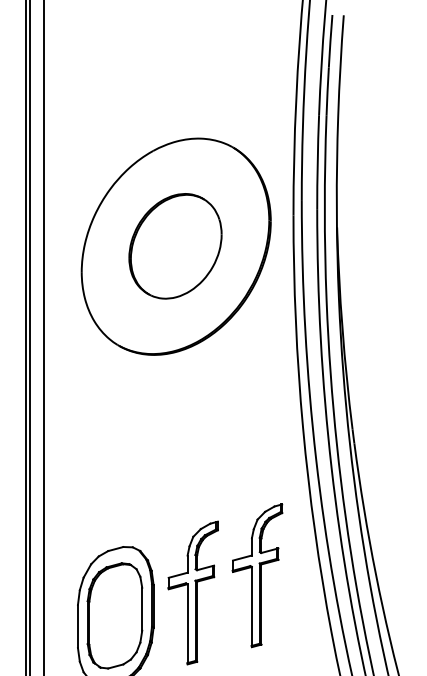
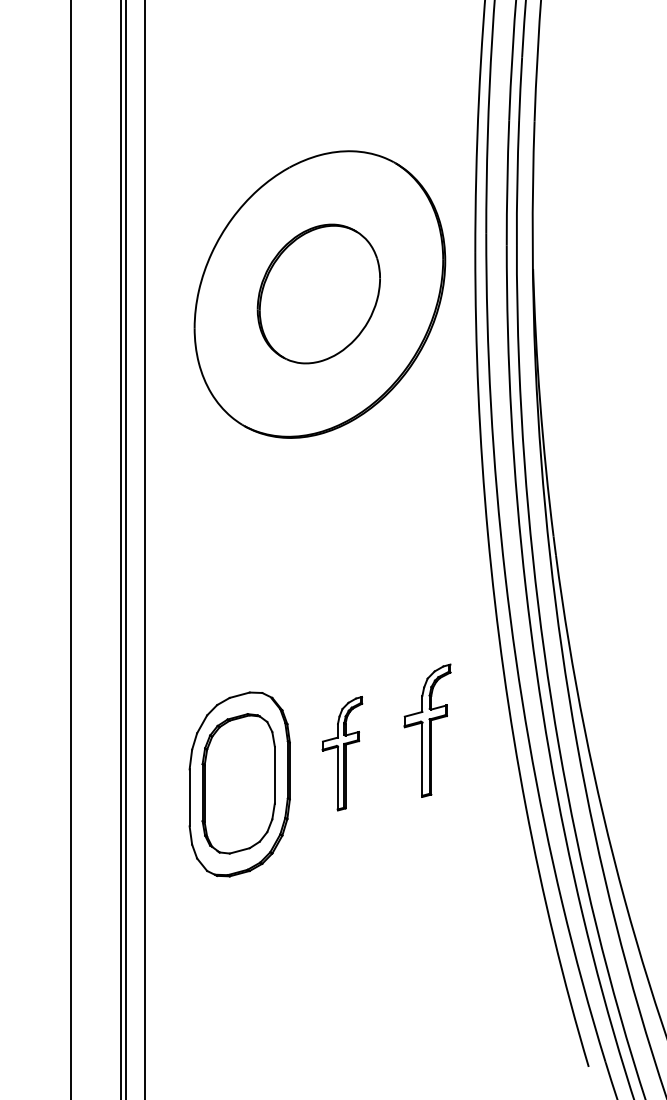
part: (257, 575) -> (427, 730), size x0.7
part: (193, 593) -> (342, 753), size x0.6

